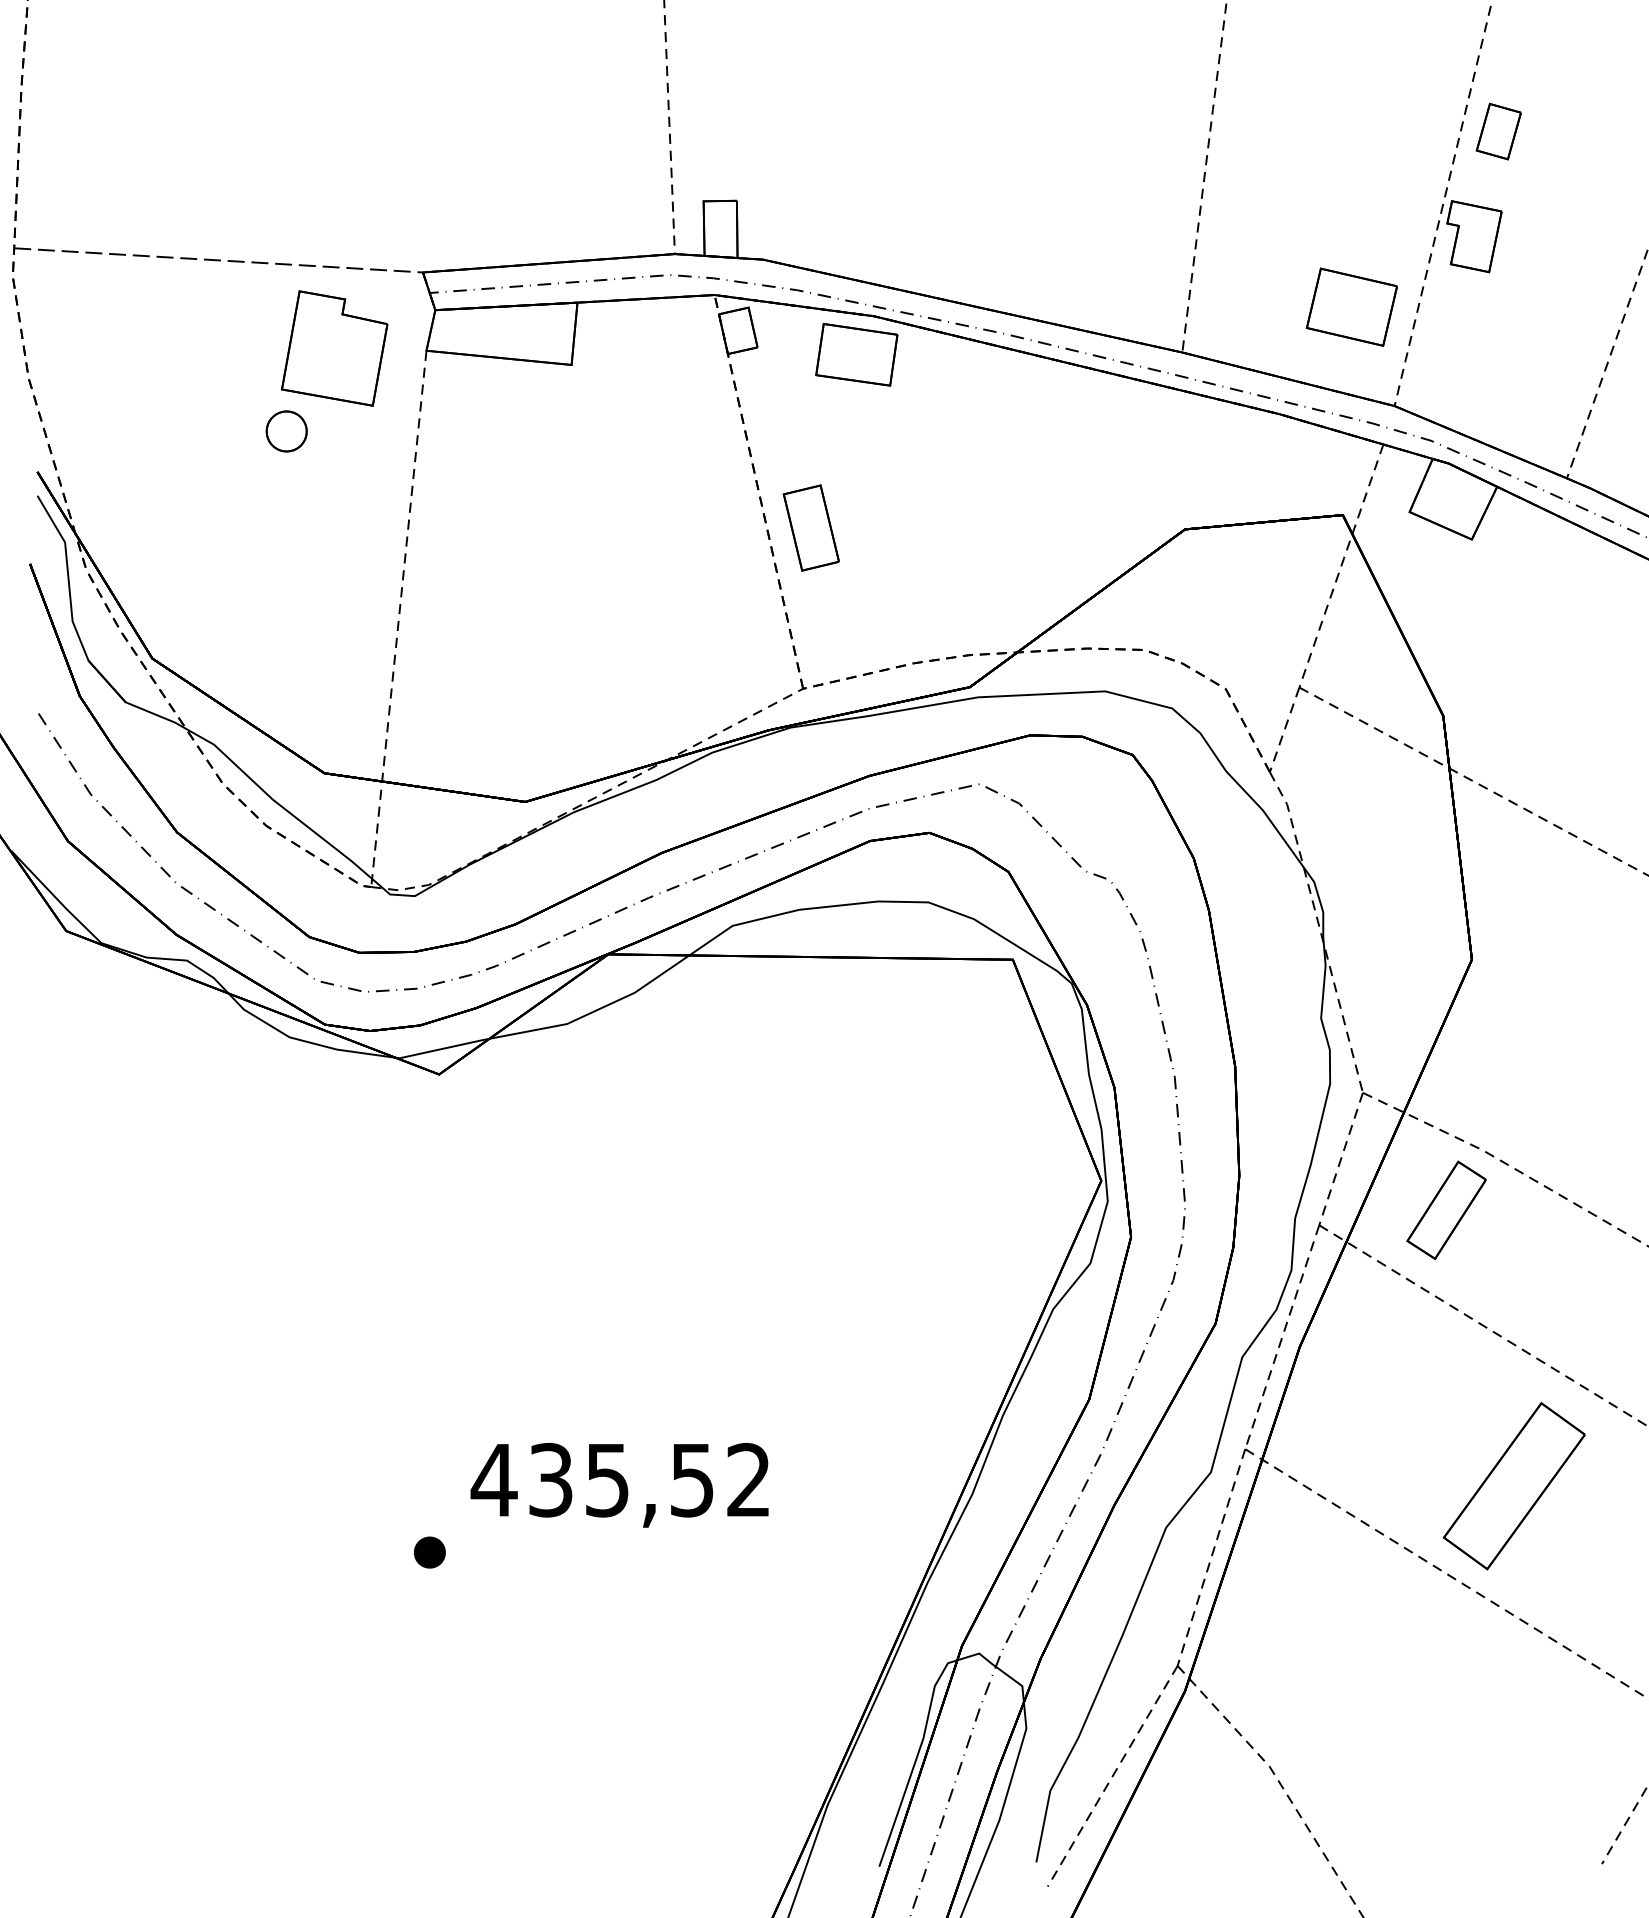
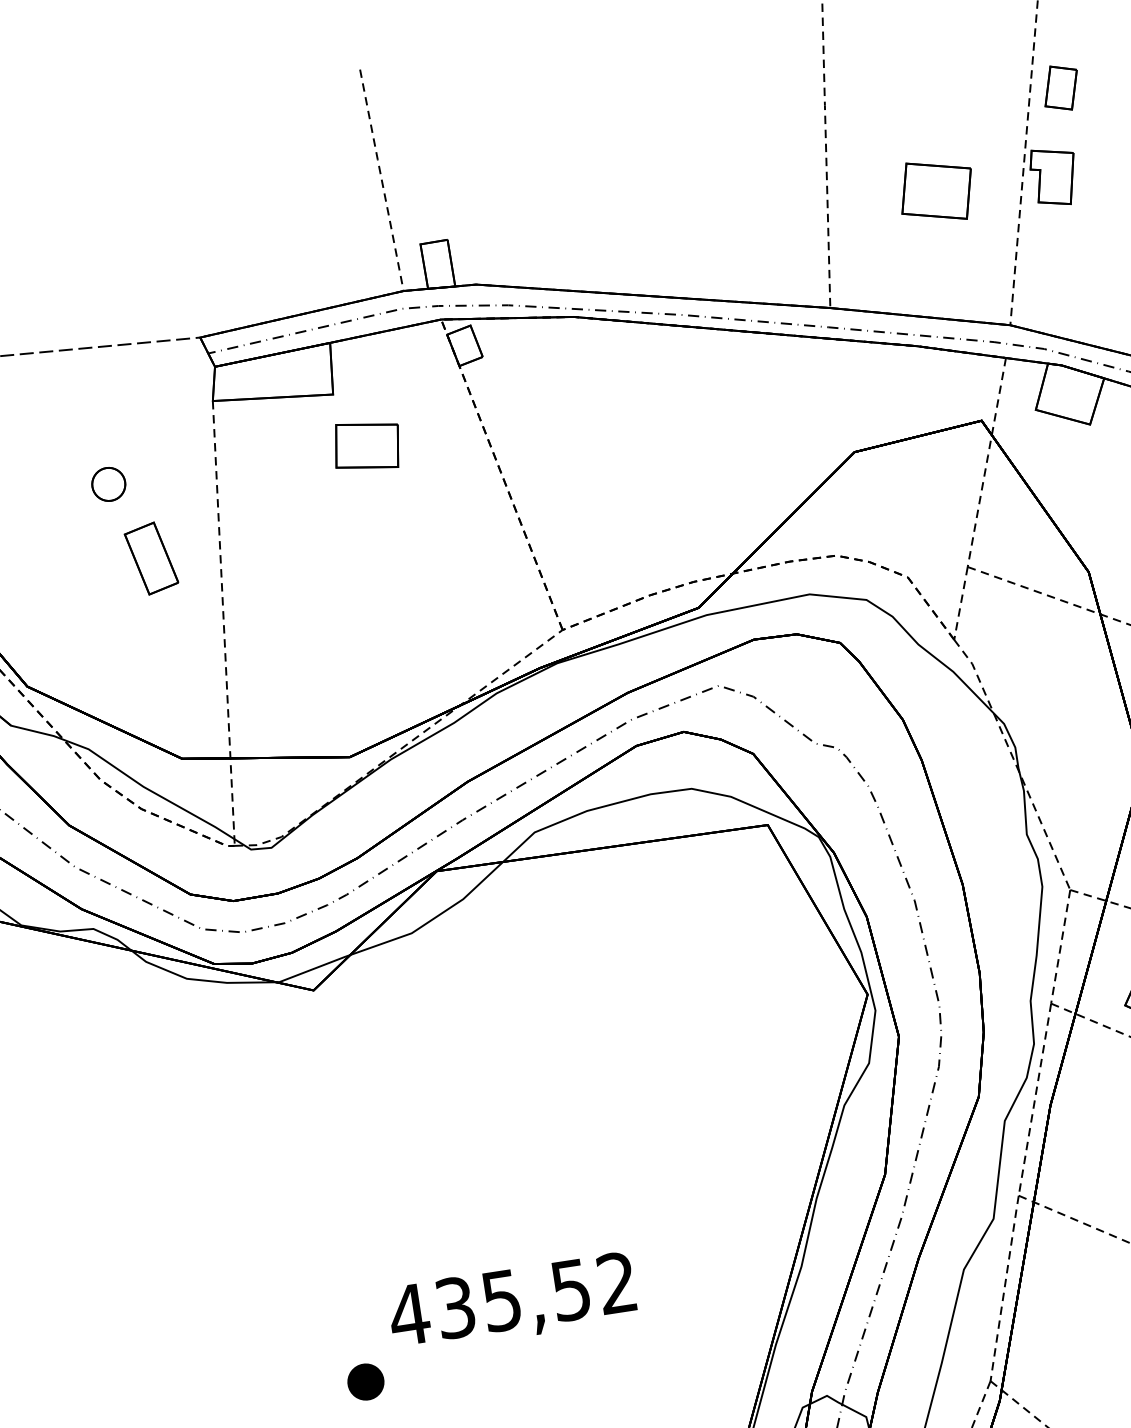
part: (1351, 306) -> (936, 190), moved
part: (334, 348) -> (137, 410), removed
part: (856, 354) -> (366, 445), moved
part: (810, 527) -> (150, 558), moved
part: (429, 1552) -> (365, 1382), size x1.4

